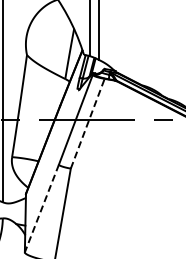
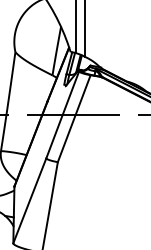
line: (87, 123) -> (74, 118), dashed -> solid
line: (41, 208) -> (29, 200), dashed -> solid

